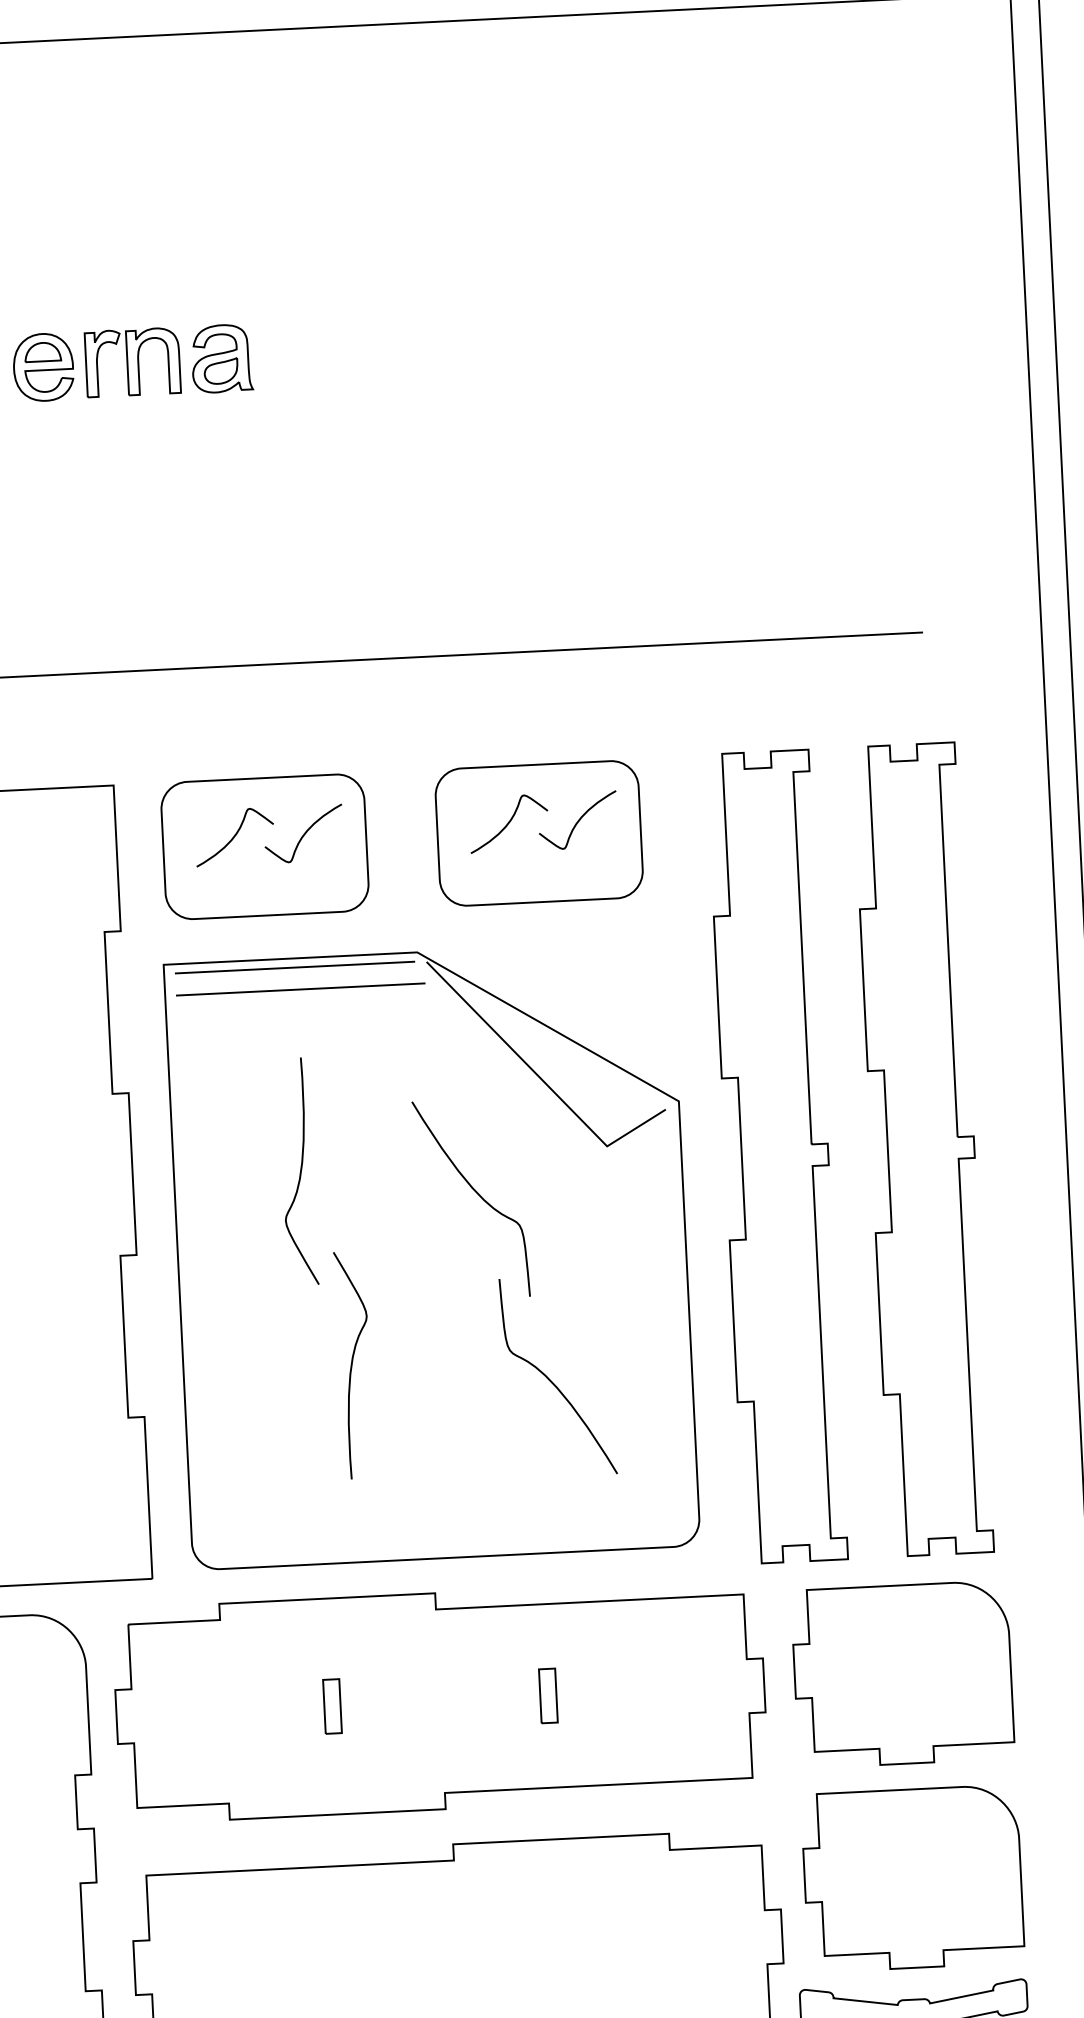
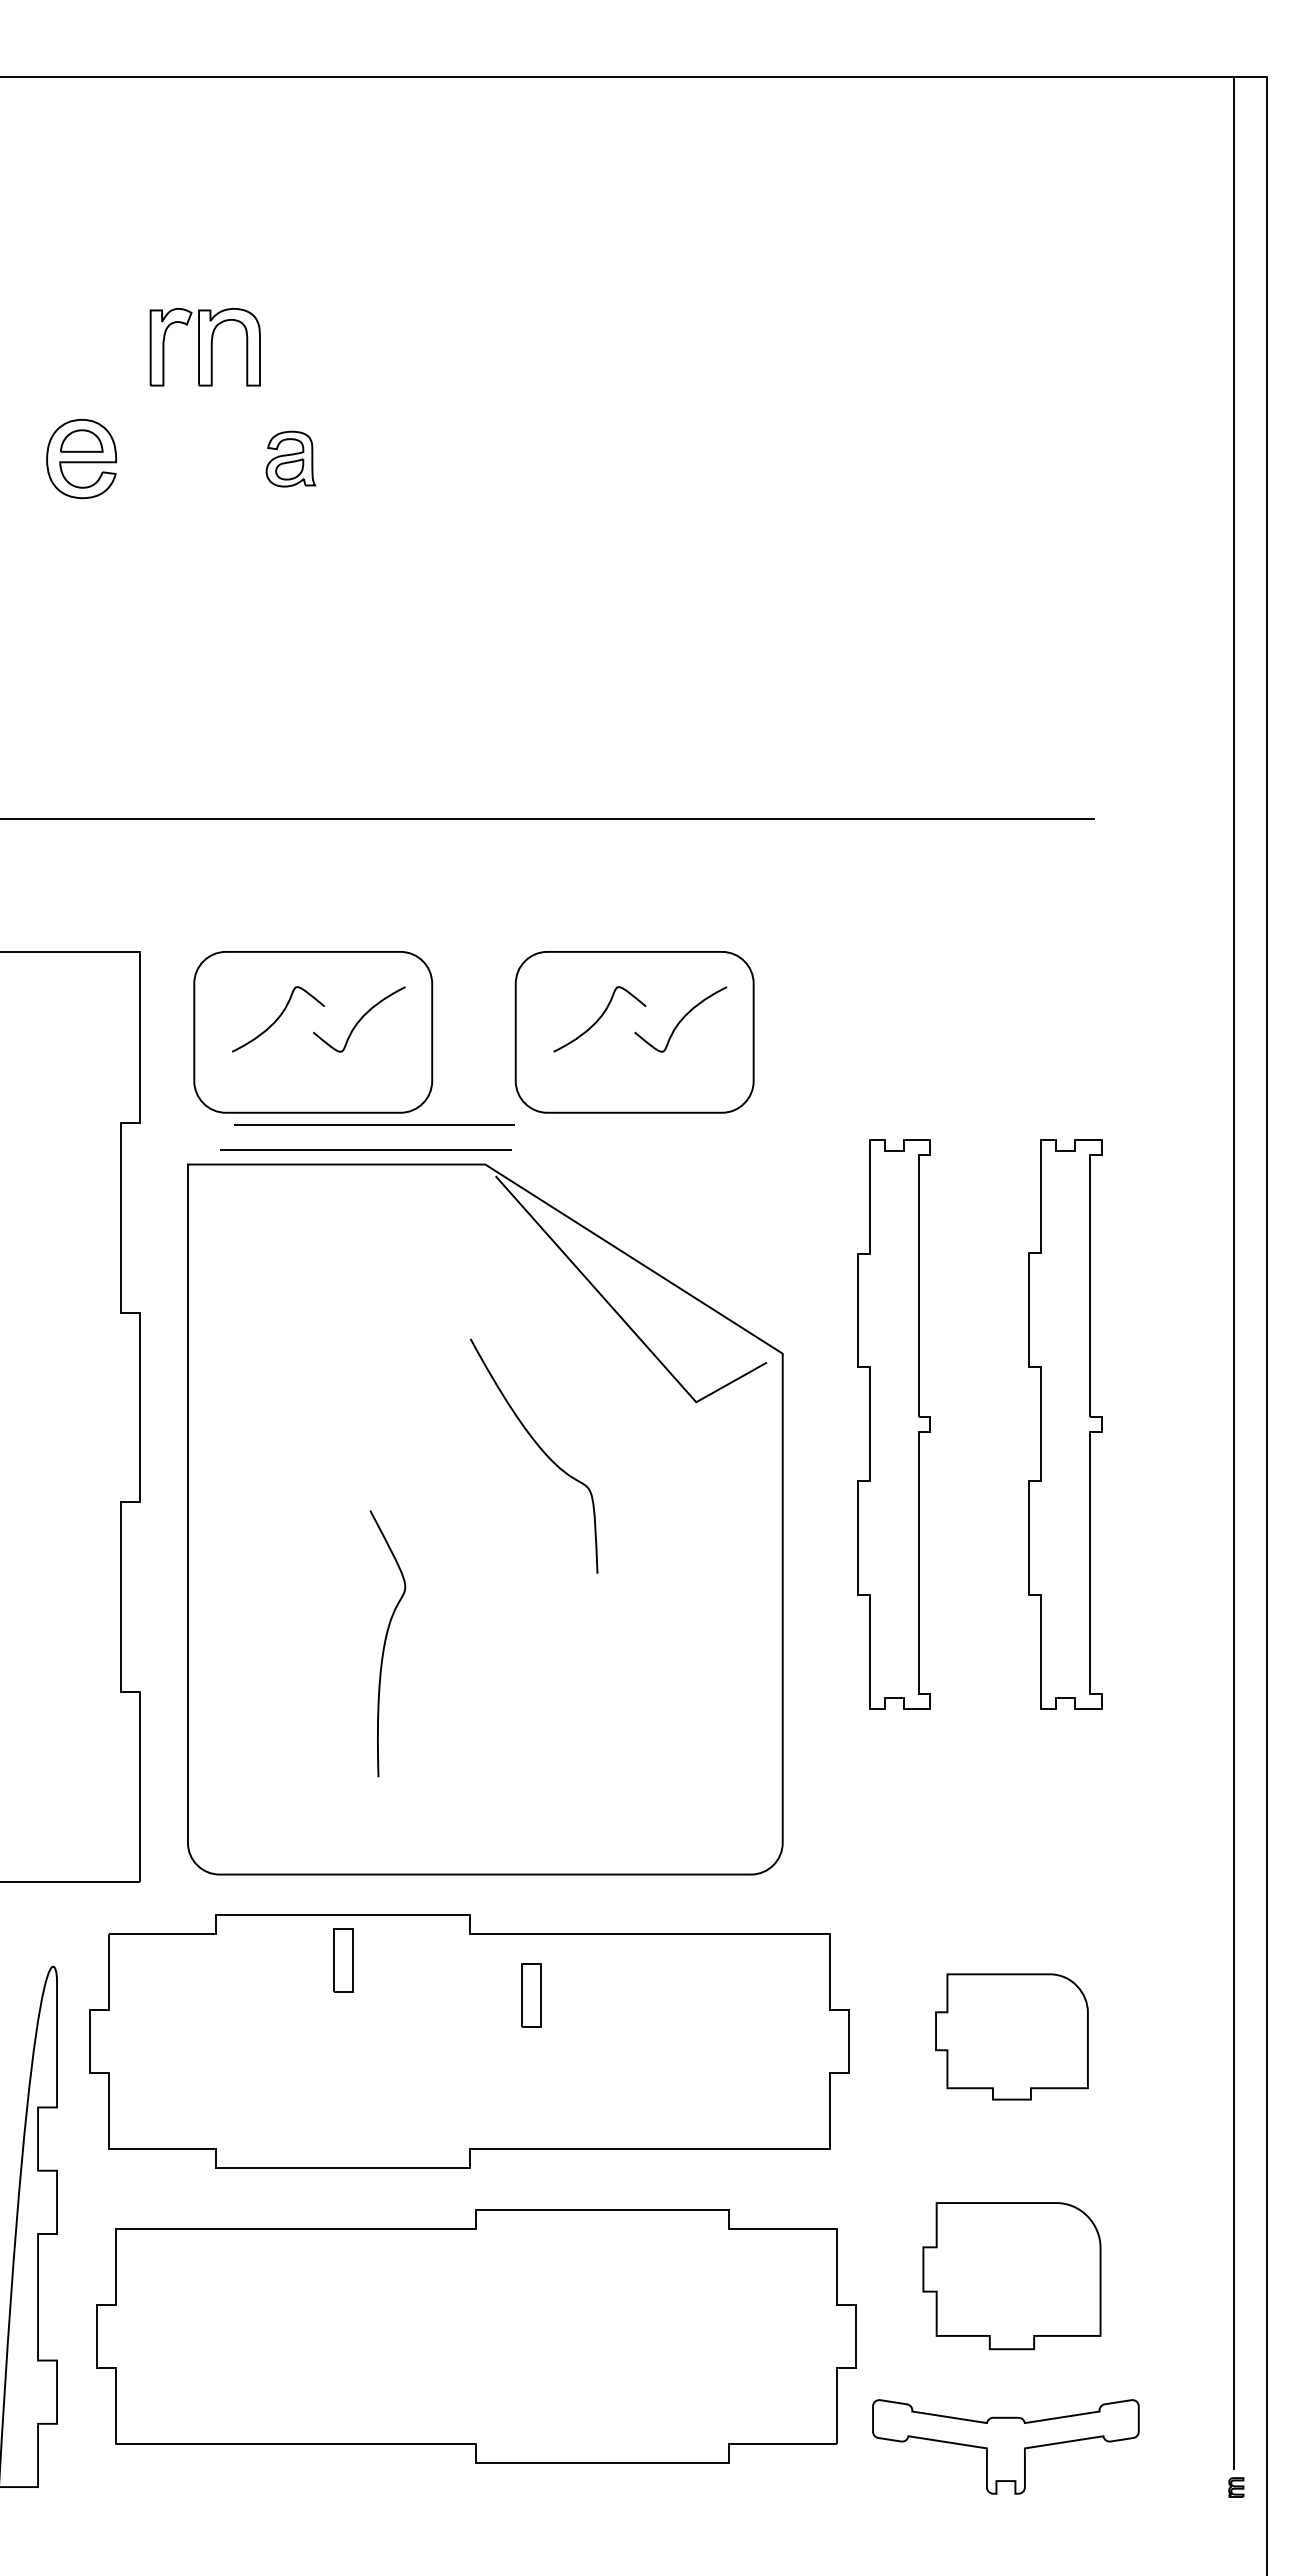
part: (221, 359) -> (290, 459), size x0.7
part: (132, 362) -> (204, 347), moved
line: (295, 966) -> (374, 1124), moved
line: (300, 988) -> (365, 1149), moved
part: (923, 1149) -> (1065, 1424), size x0.6
part: (776, 1157) -> (893, 1424), size x0.6
curve: (299, 1171) -> (335, 1414), removed
curve: (552, 1380) -> (618, 1673), removed
part: (902, 1674) -> (1011, 2036), size x0.6
part: (548, 1695) -> (531, 1995), moved
part: (332, 1706) -> (343, 1960), moved
part: (912, 1878) -> (1011, 2275), size x0.7

